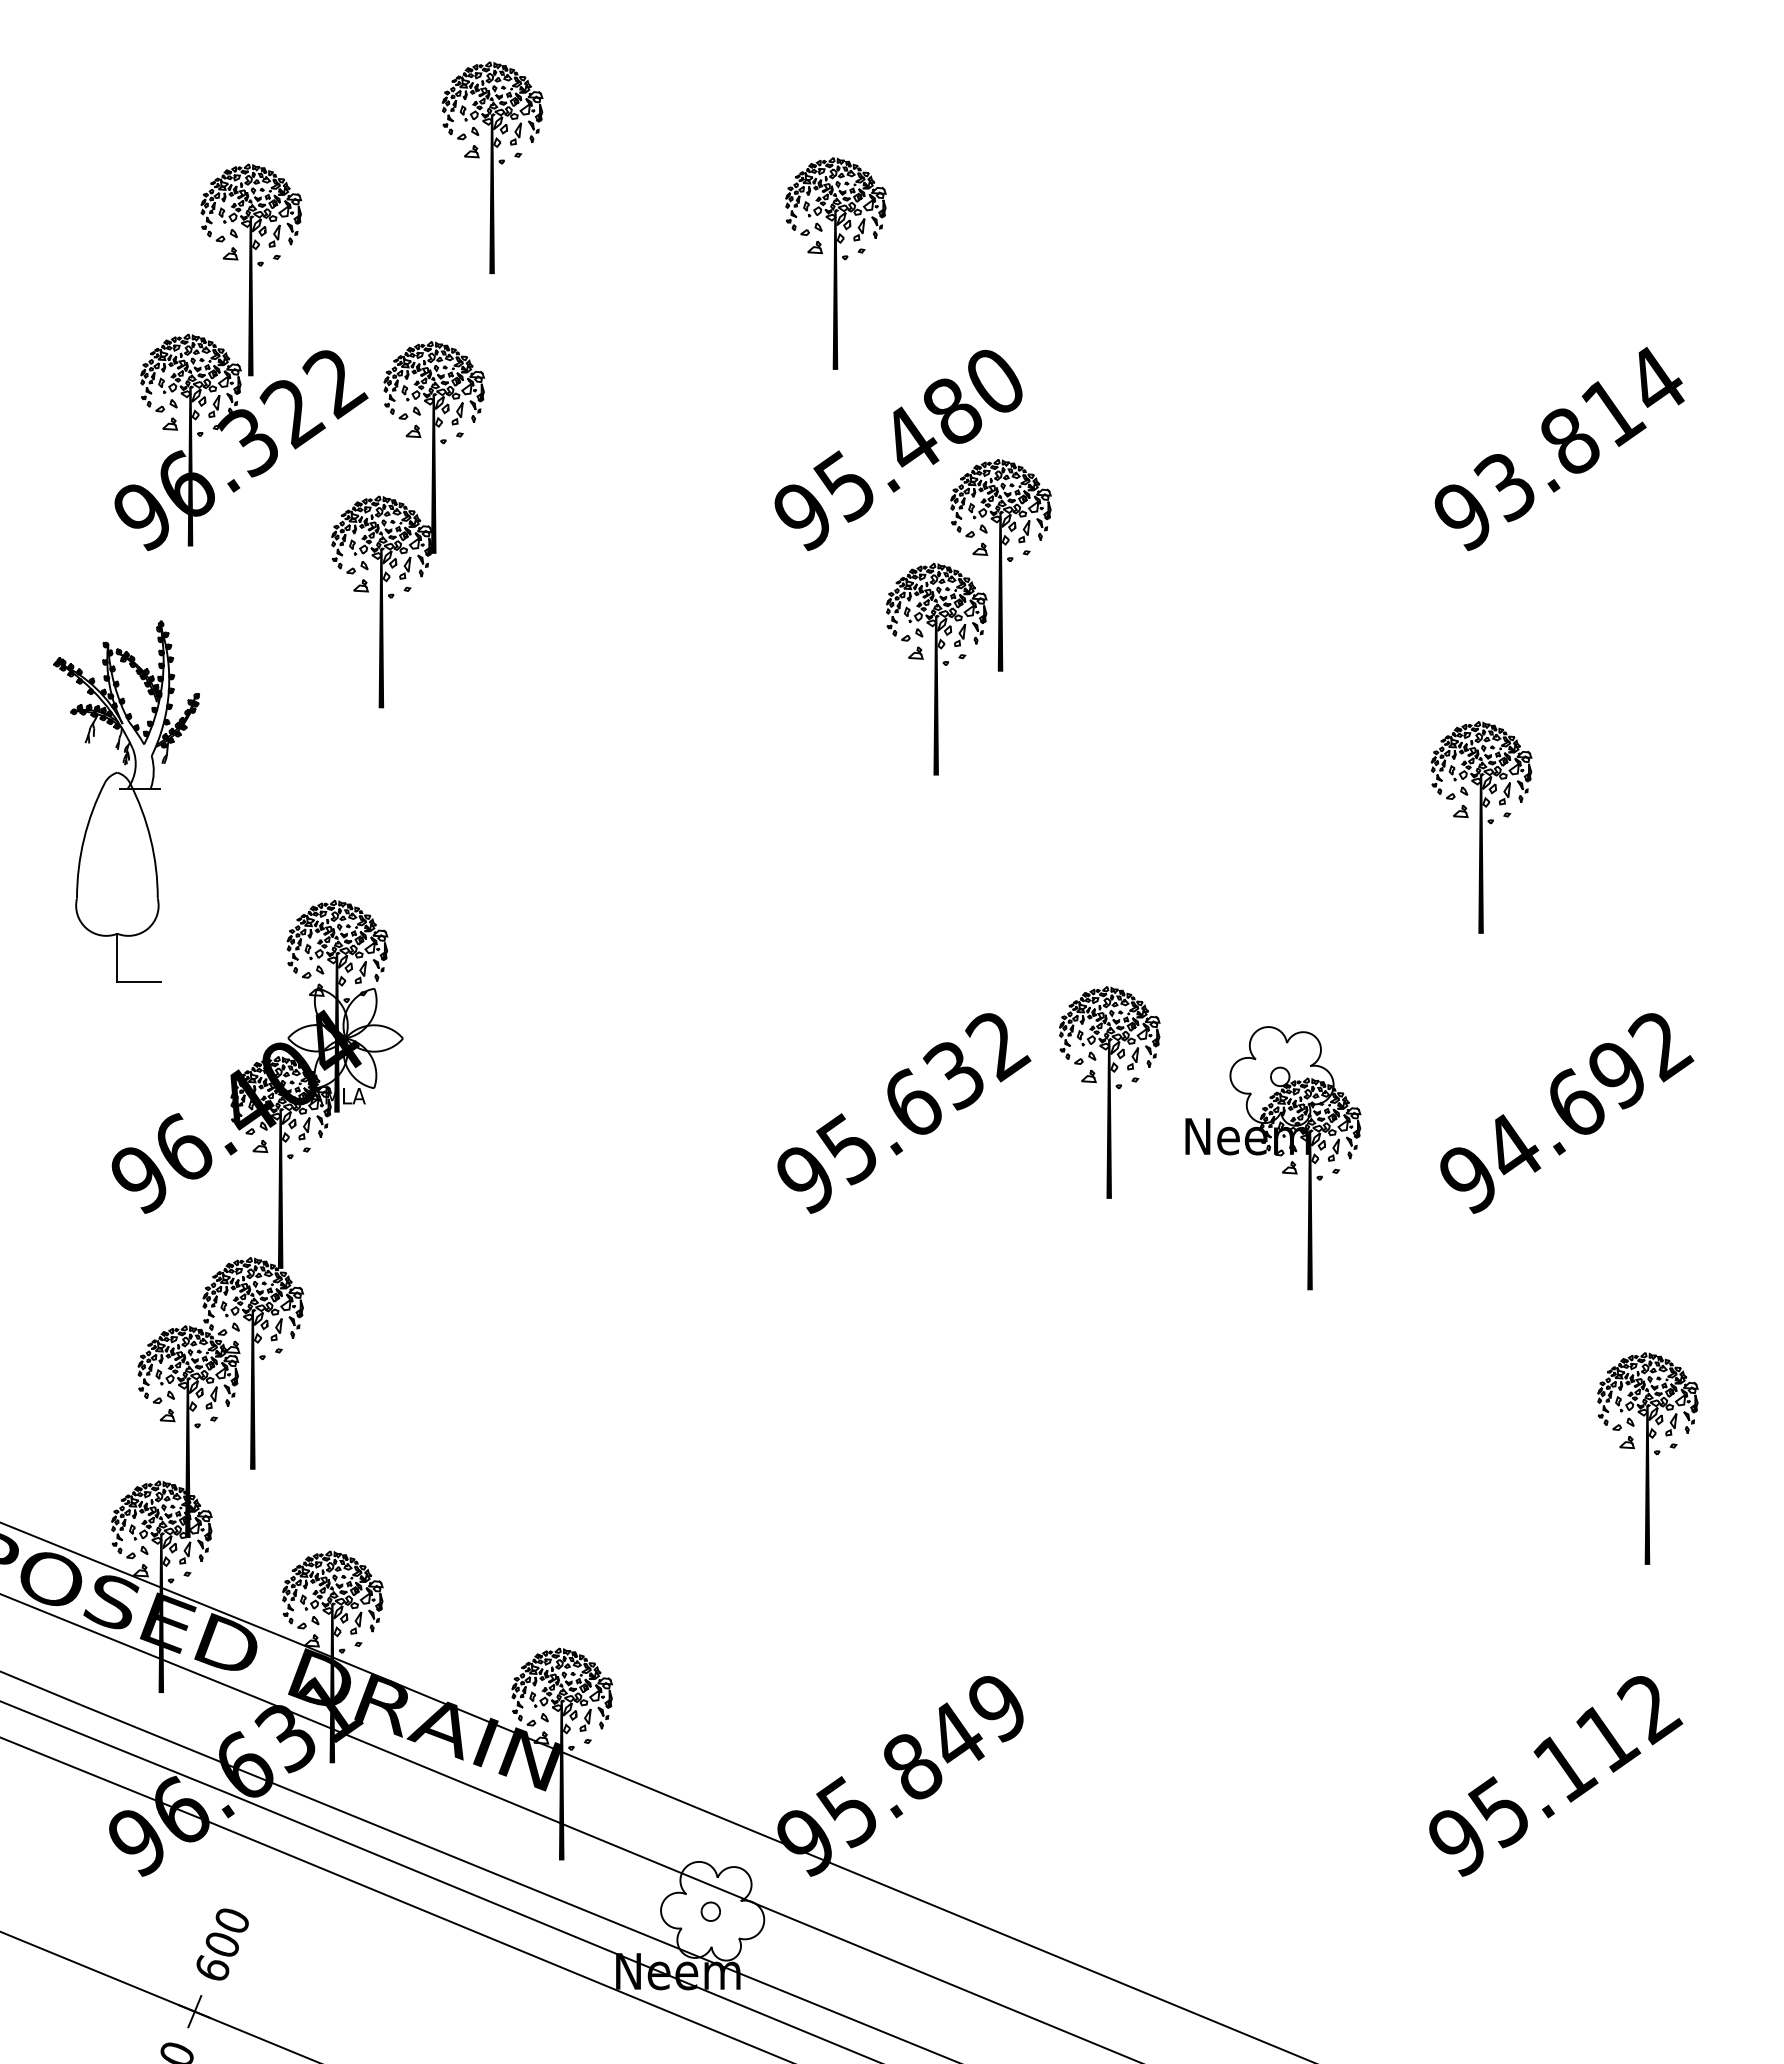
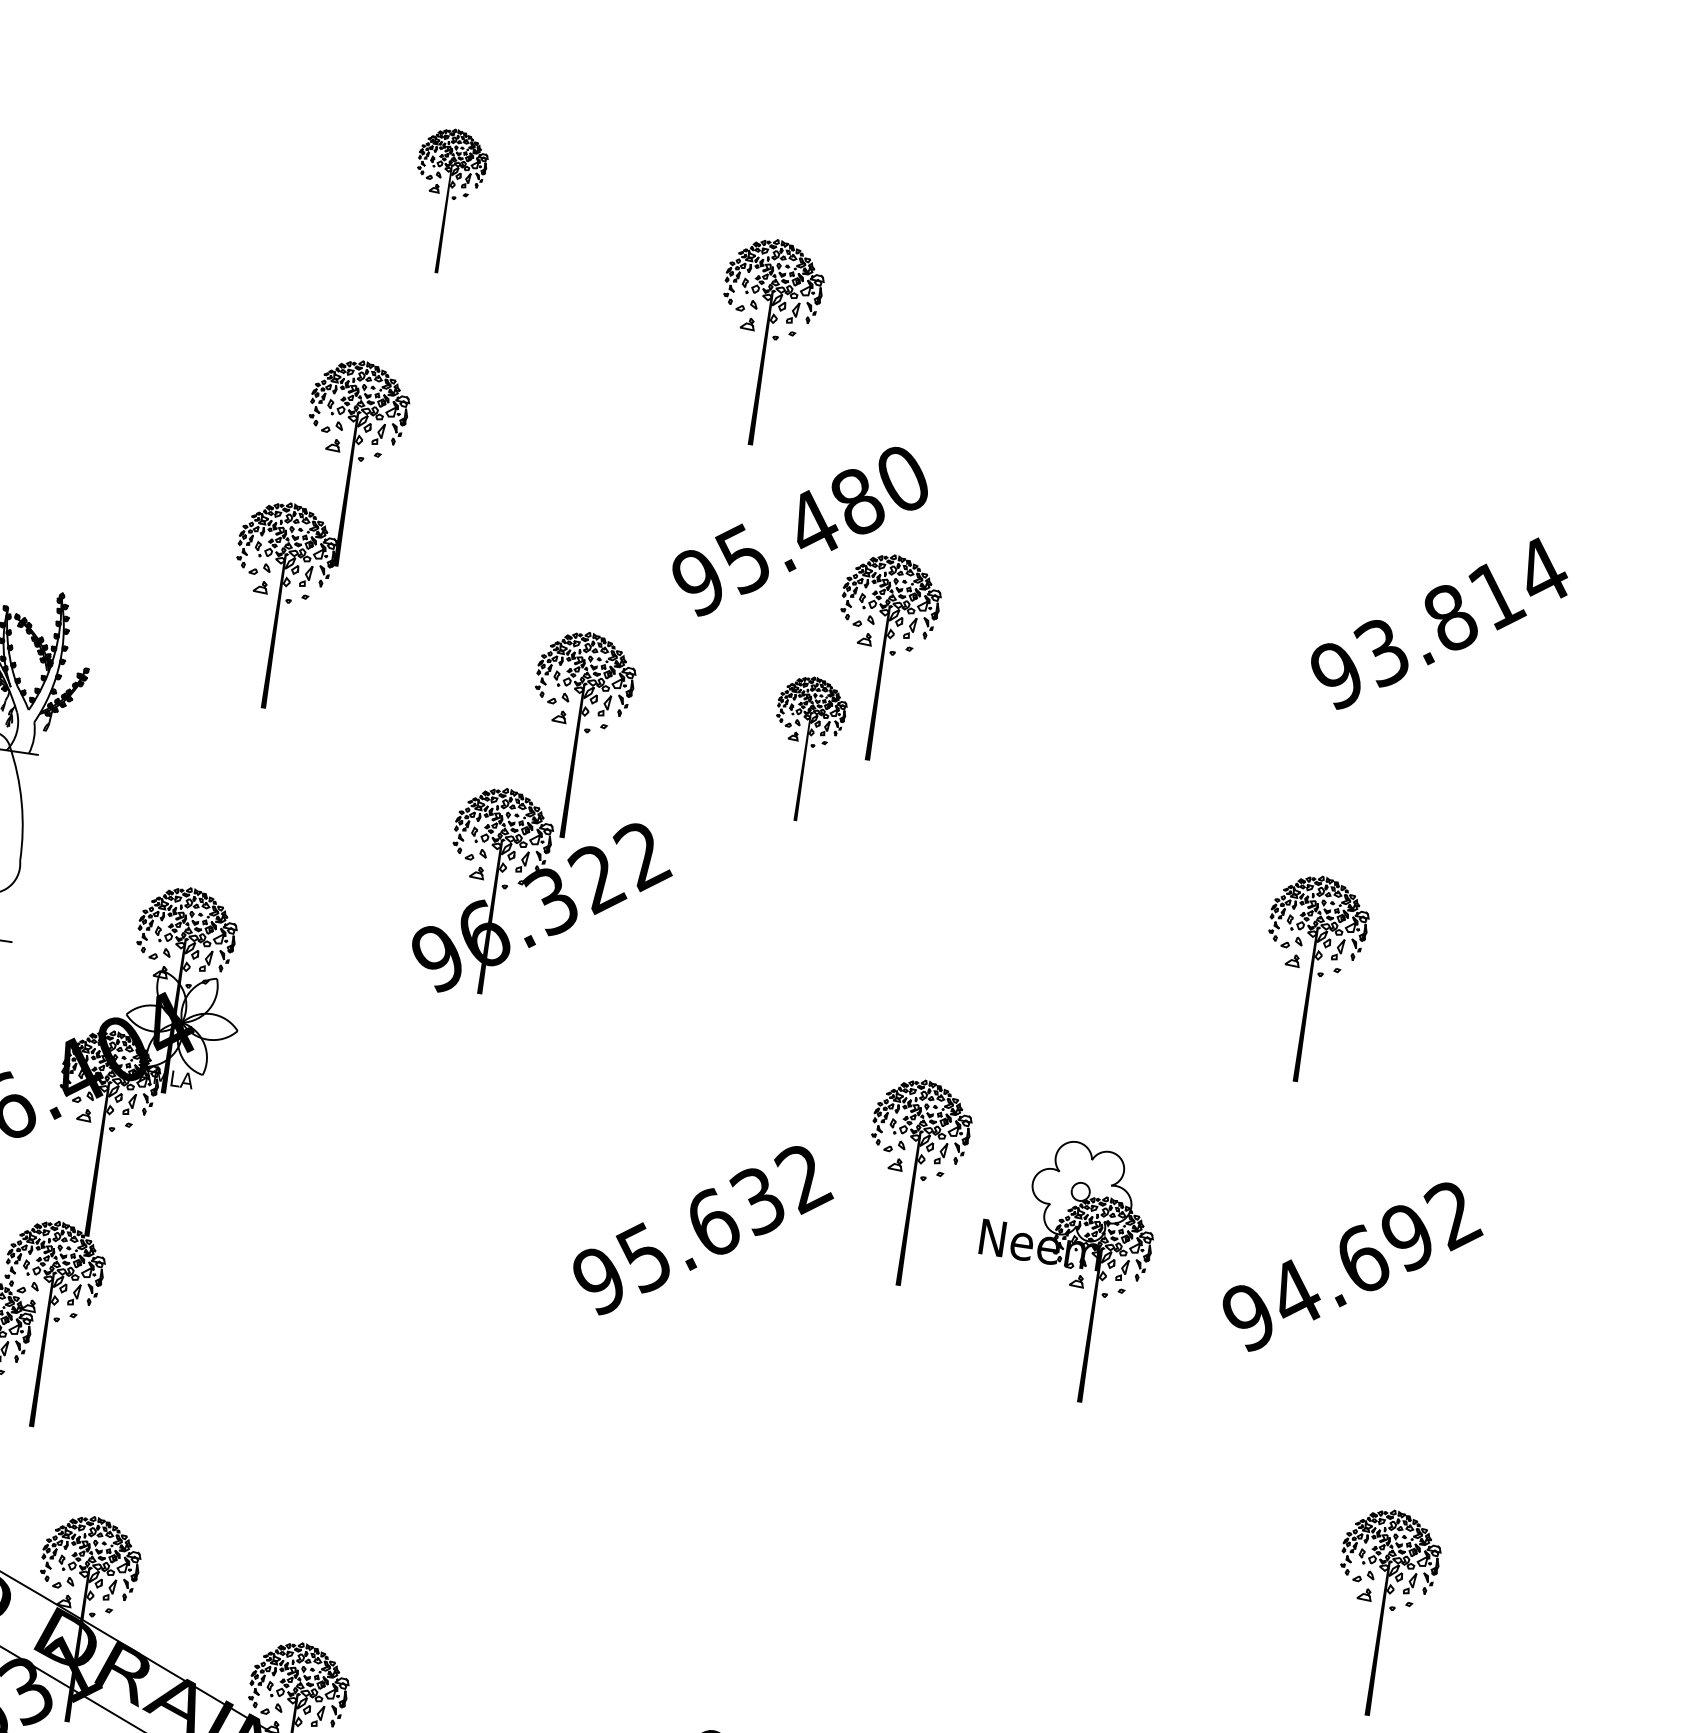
part: (492, 167) -> (447, 201), size x0.7
part: (248, 356) -> (562, 818), moved
part: (936, 668) -> (805, 748), size x0.7
text: (904, 1113) -> (703, 1231), moved

